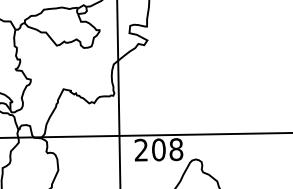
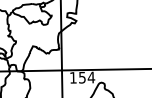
text: (159, 149) -> (82, 77), 208 -> 154

